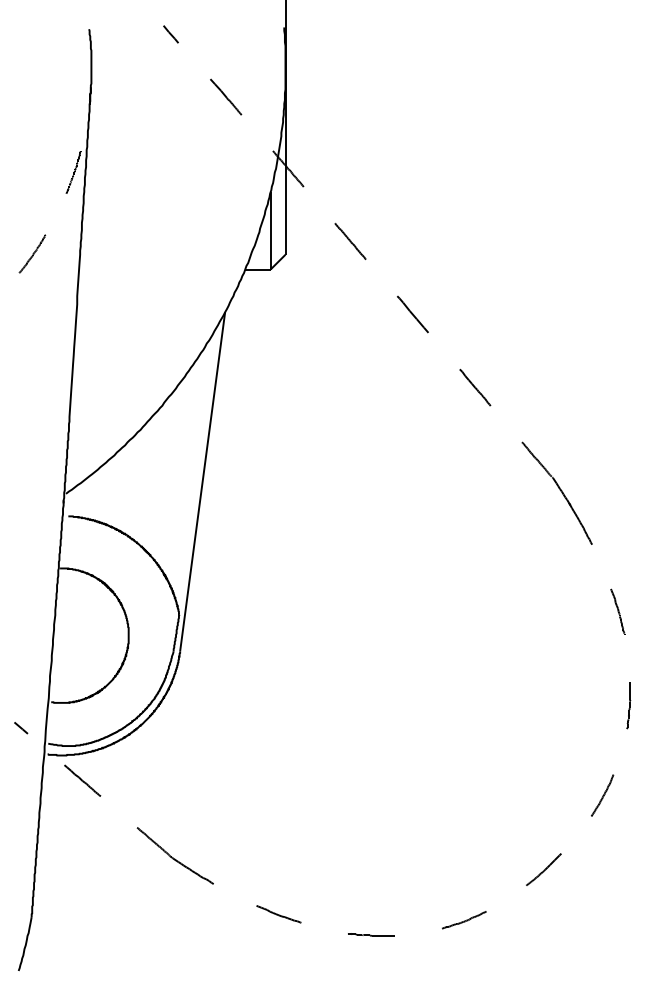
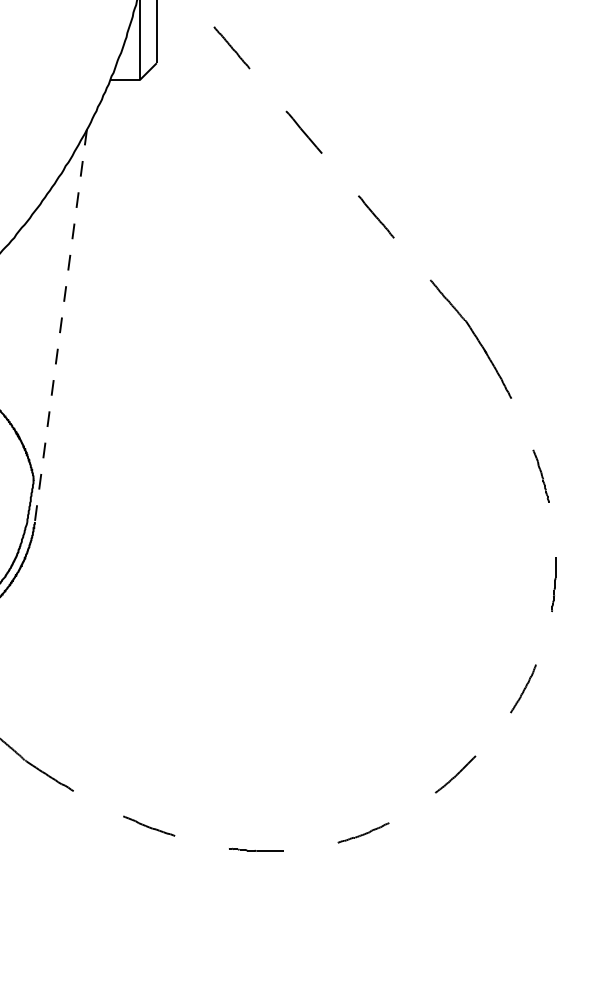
line: (202, 482) -> (60, 326), solid -> dashed

